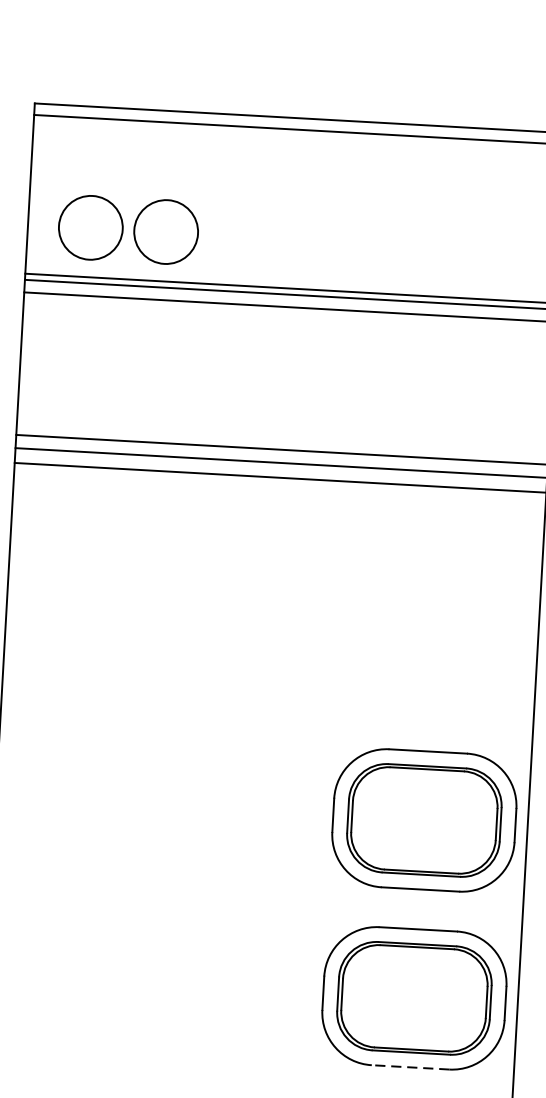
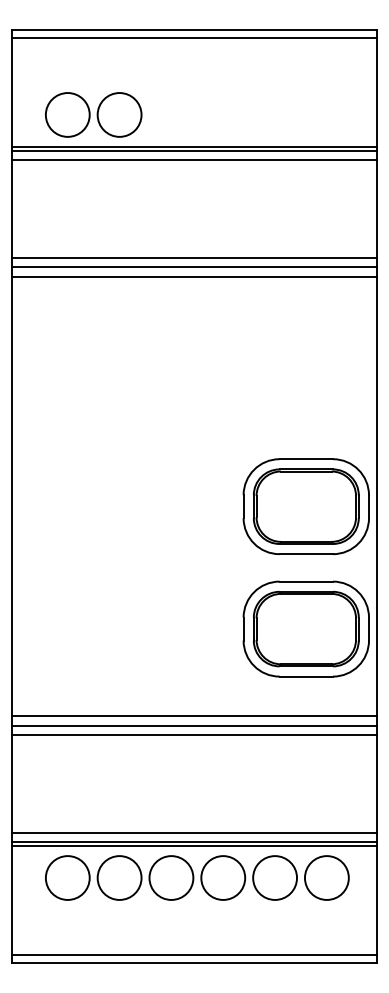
part: (128, 229) -> (93, 114), moved
line: (410, 1067) -> (306, 676), dashed -> solid

